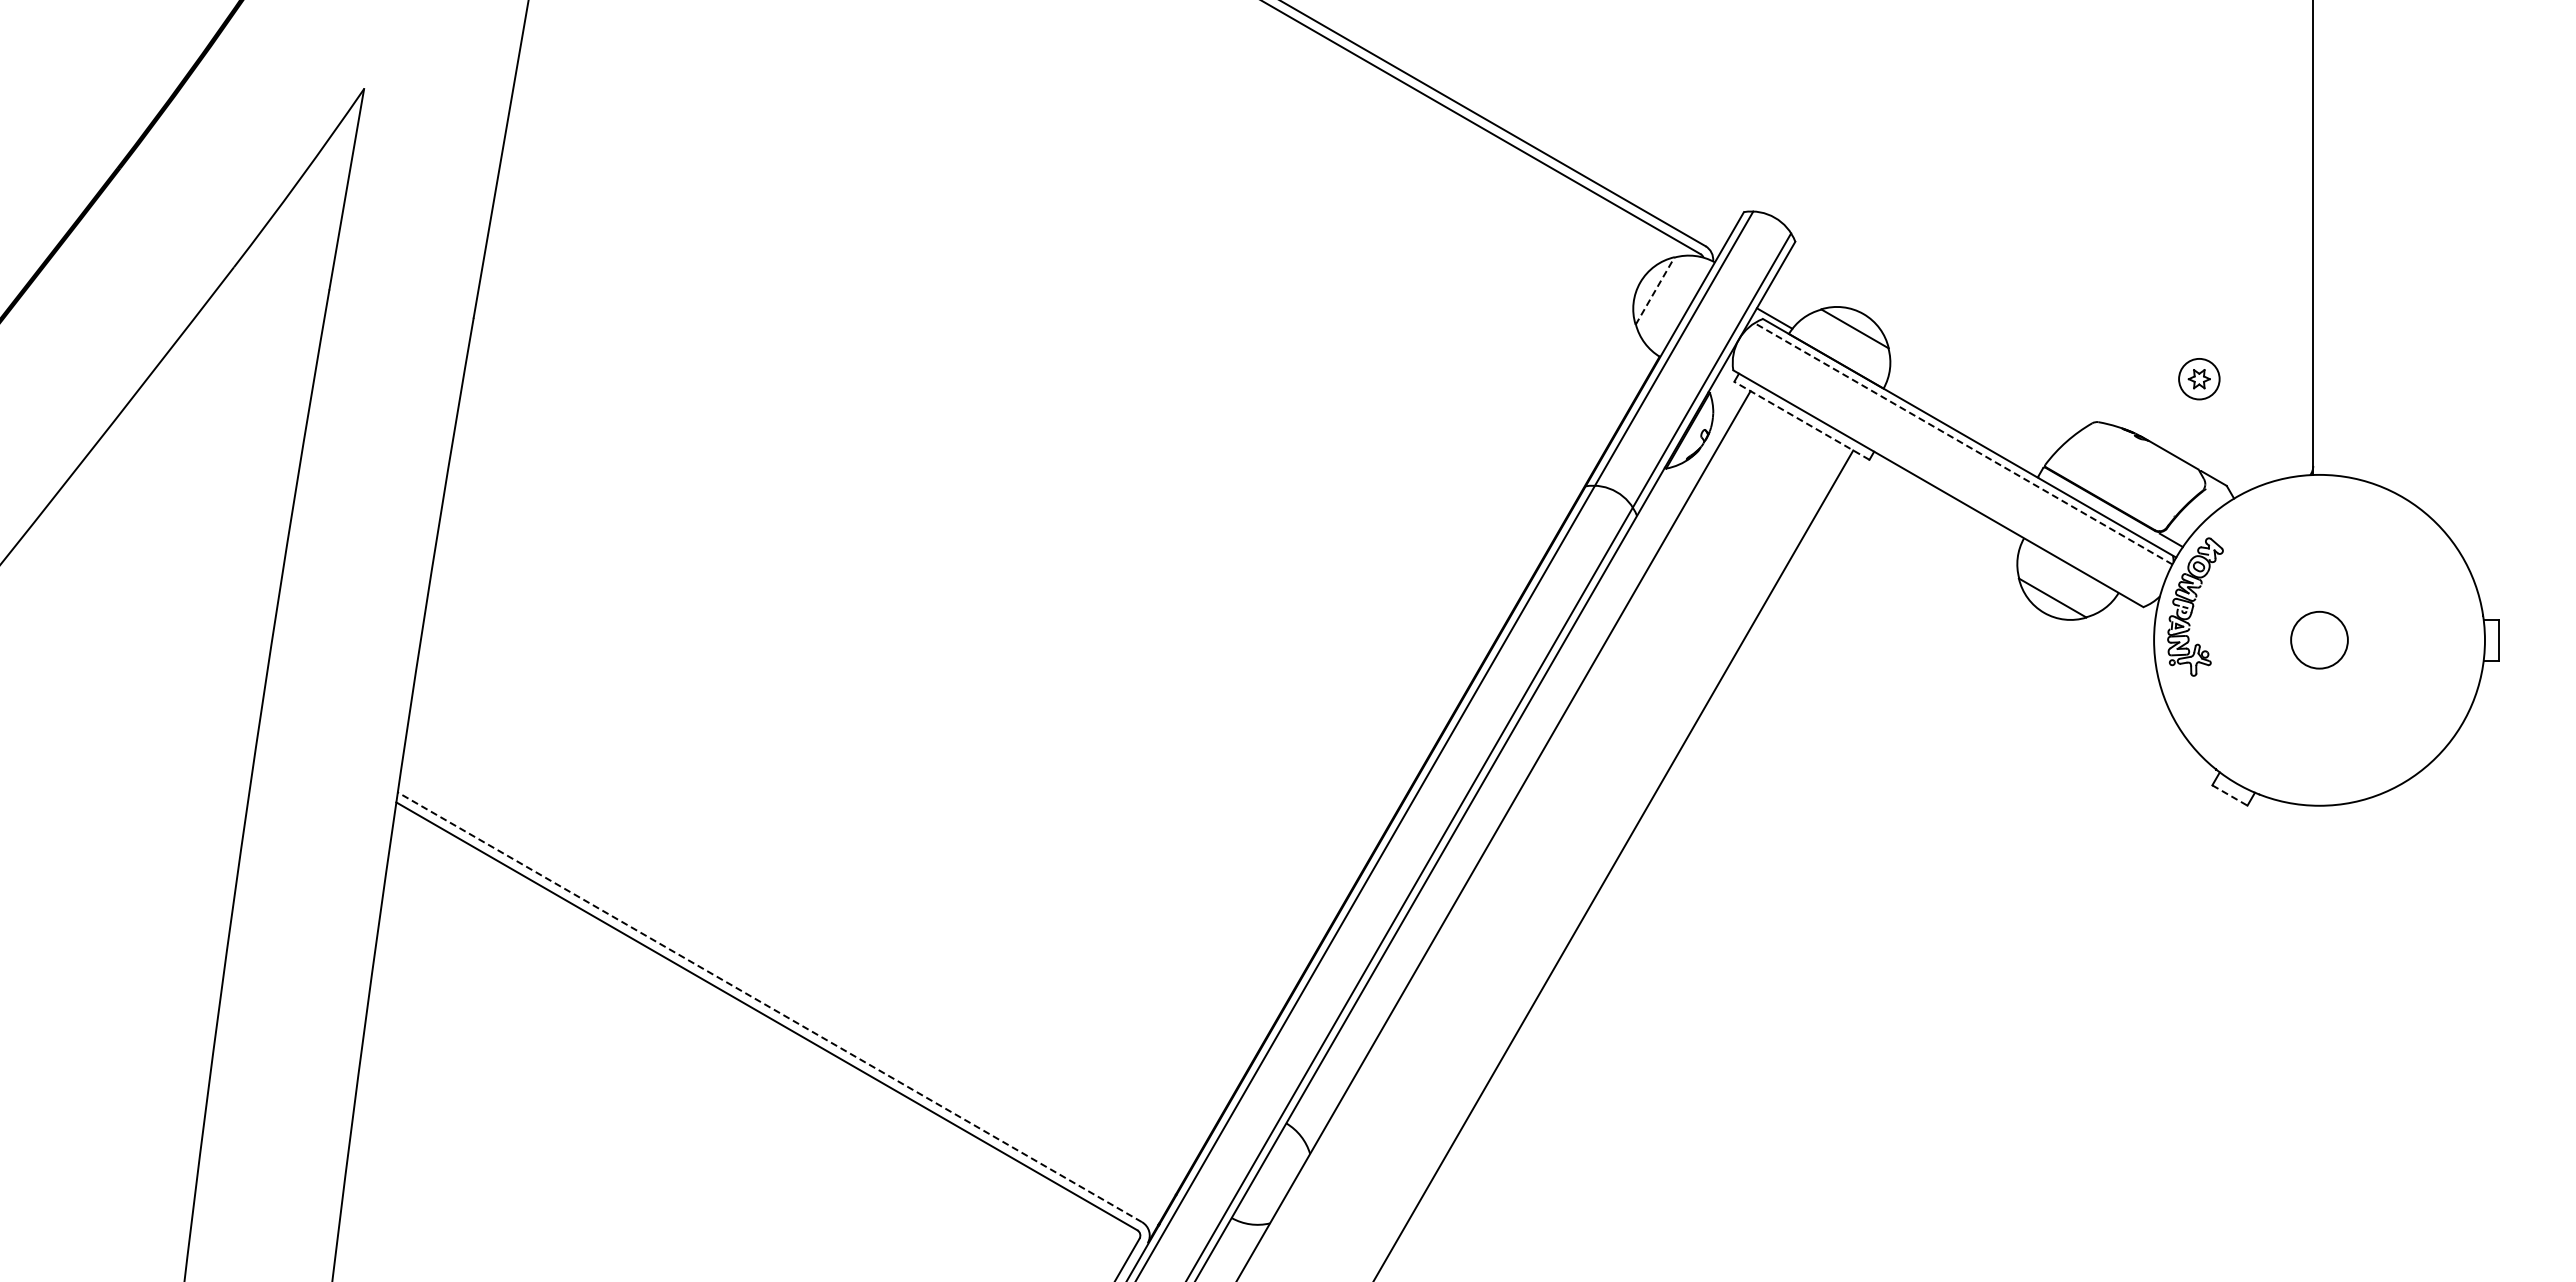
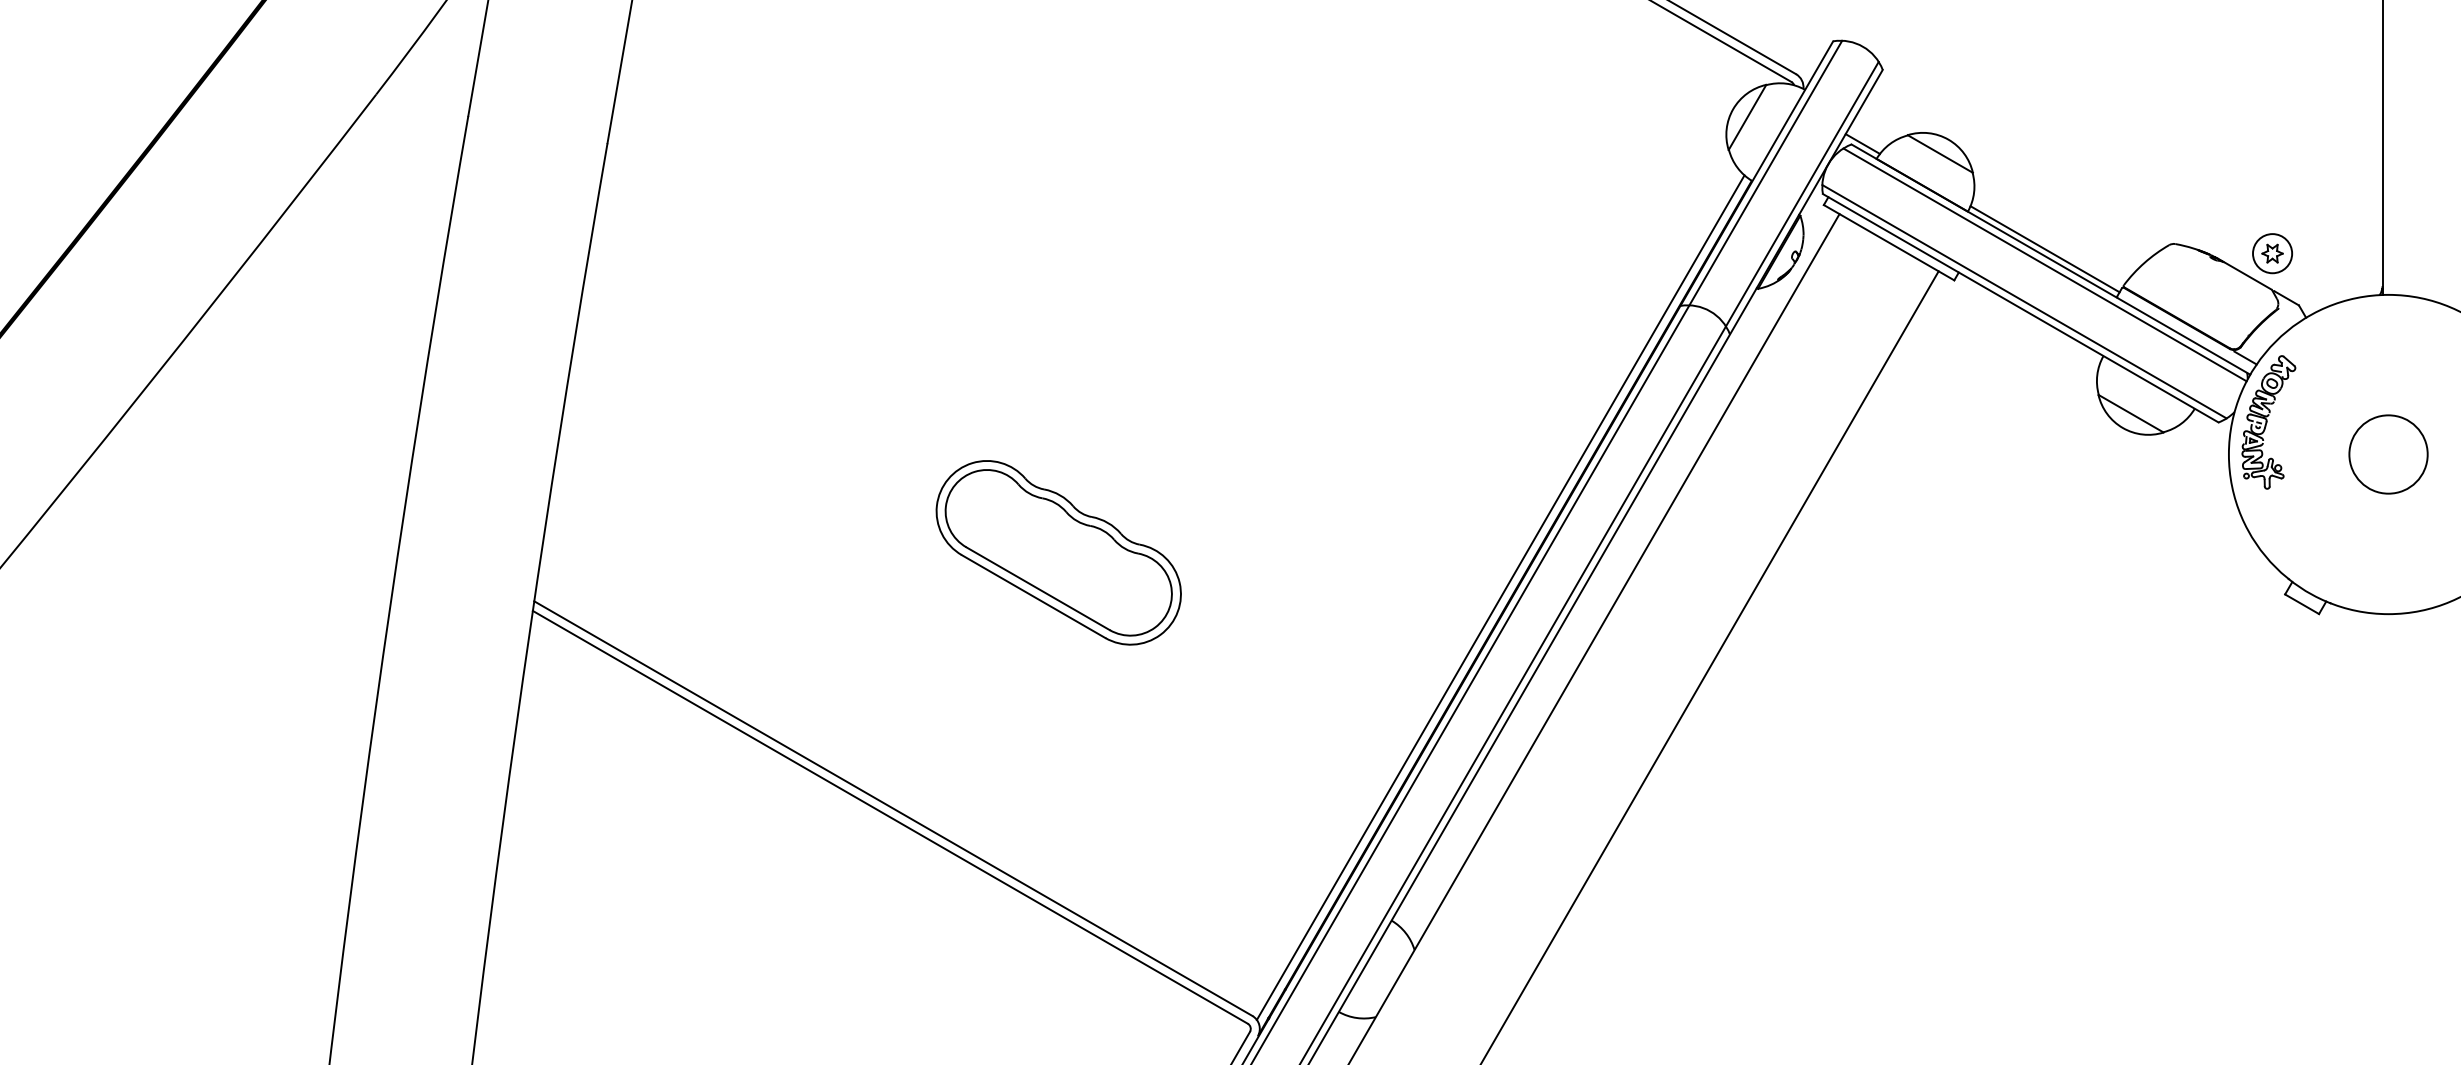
line: (1655, 290) -> (1747, 116), dashed -> solid
part: (2199, 379) -> (2272, 253), moved
line: (1801, 420) -> (1888, 242), dashed -> solid
line: (1963, 427) -> (2045, 249), added
line: (1963, 443) -> (2045, 264), dashed -> solid
line: (1941, 481) -> (2023, 301), added
circle: (2319, 639) -> (2388, 453), size x1.43
part: (940, 742) -> (1057, 553), added
line: (1399, 788) -> (1500, 597), added
line: (2230, 795) -> (2302, 604), dashed -> solid
line: (769, 1007) -> (892, 808), dashed -> solid

